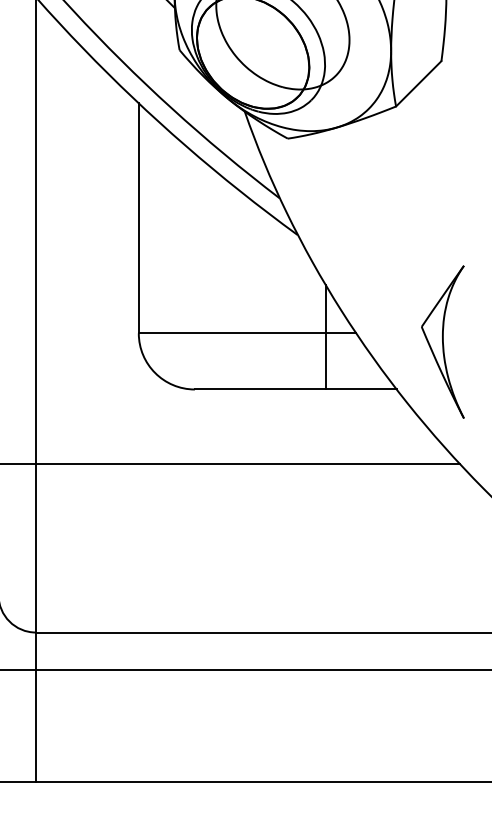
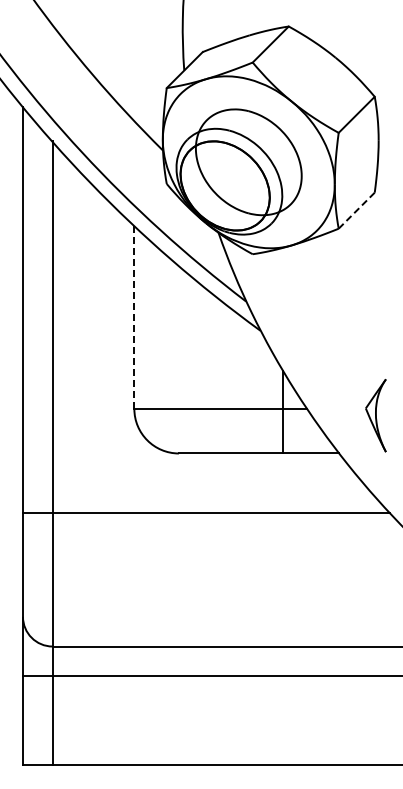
line: (418, 84) -> (356, 211), solid -> dashed
line: (138, 218) -> (134, 317), solid -> dashed
part: (442, 341) -> (375, 415), size x0.6

